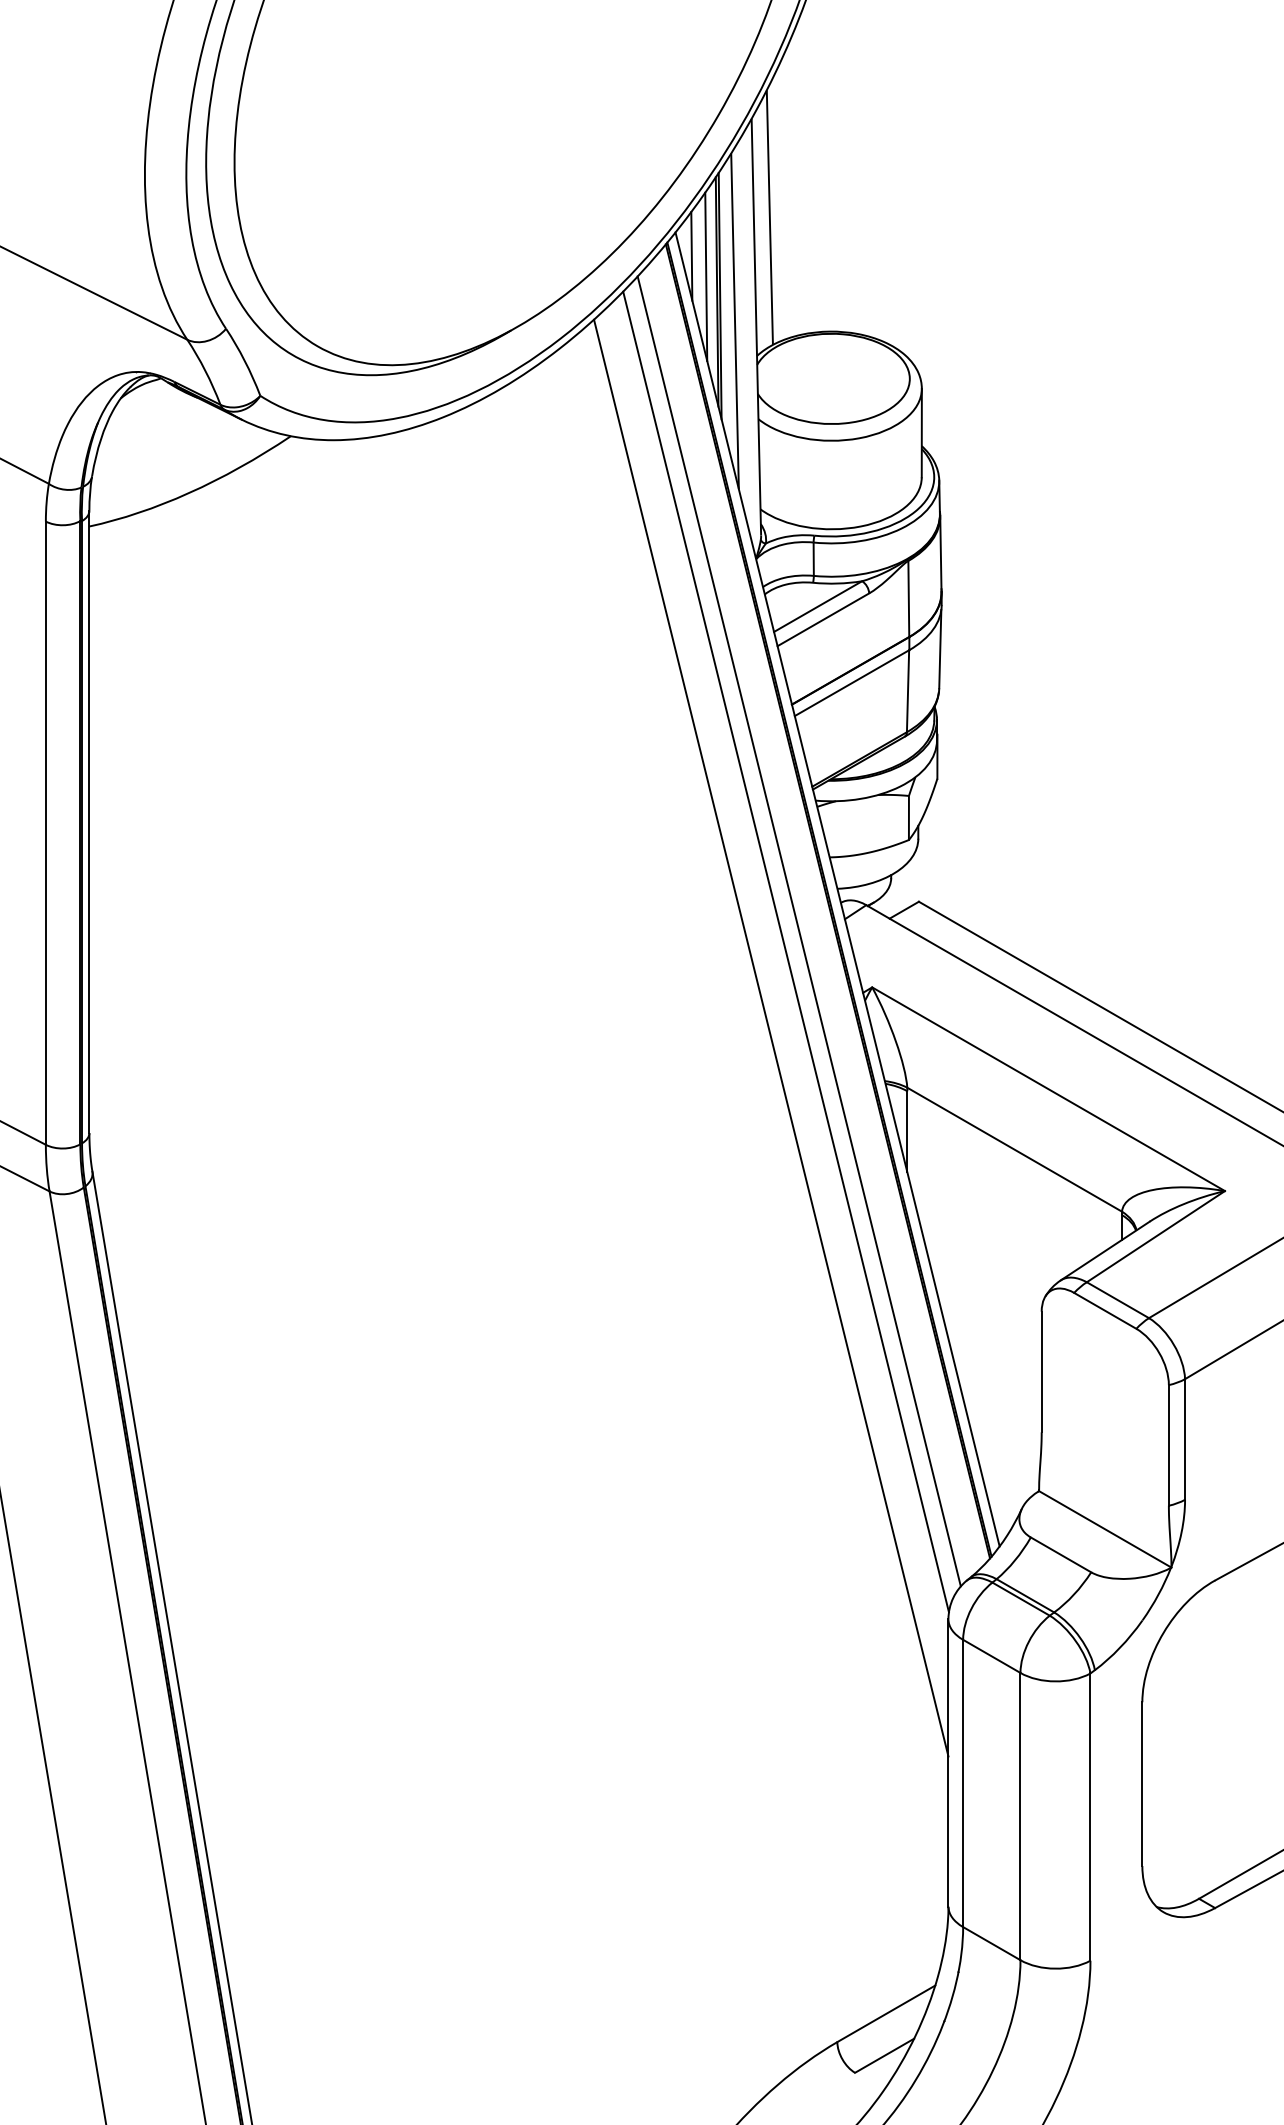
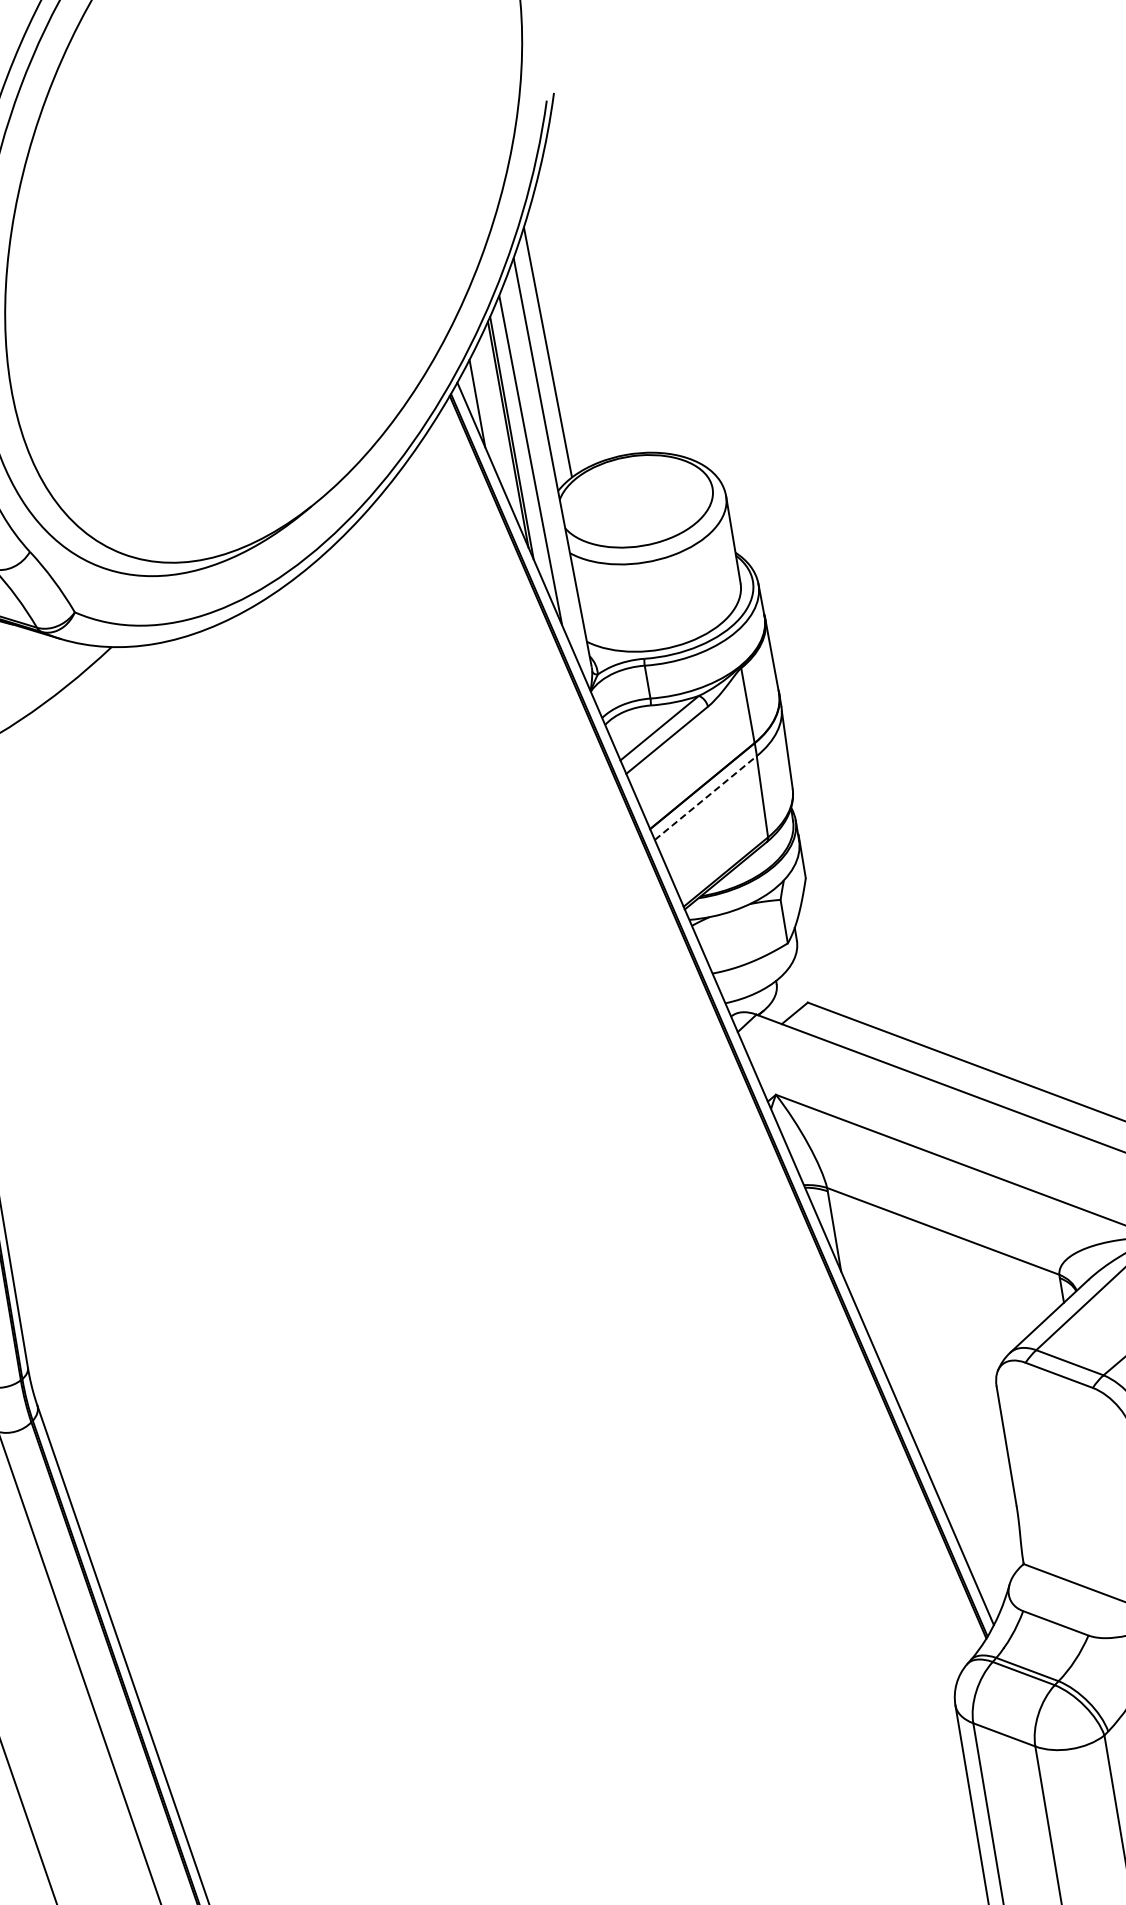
line: (706, 276) -> (495, 420), removed
line: (852, 682) -> (706, 797), solid -> dashed
line: (798, 931) -> (694, 1051), removed
line: (785, 951) -> (684, 1073), removed
line: (771, 1037) -> (684, 1160), removed

